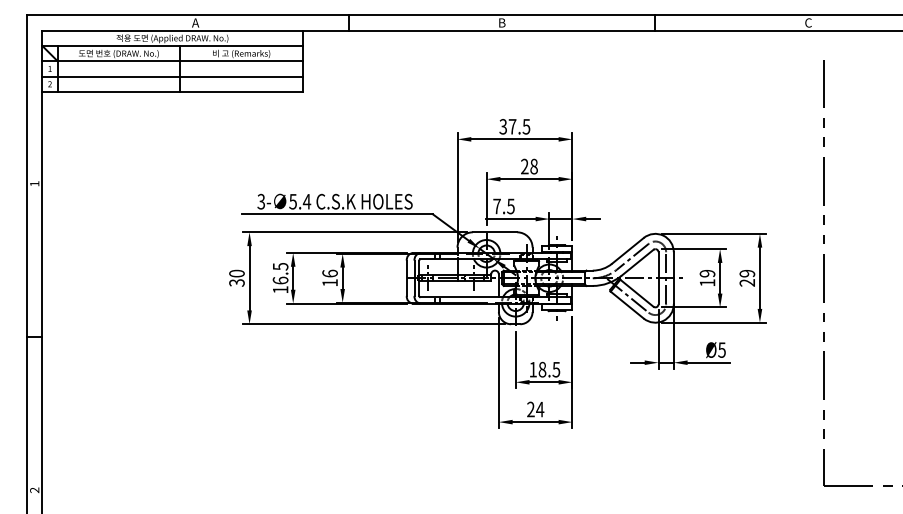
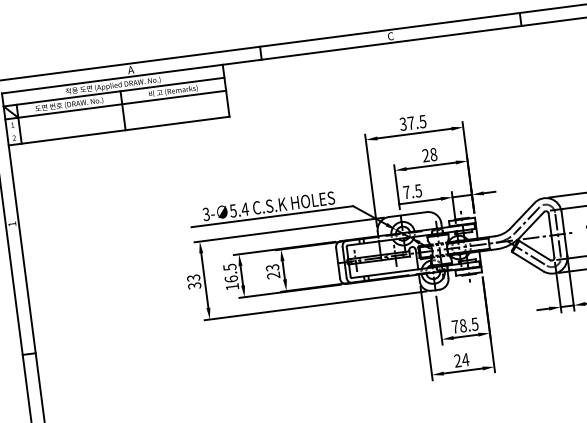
text: (501, 22) -> (390, 36), B -> C
line: (172, 76) -> (117, 118), removed
text: (236, 273) -> (193, 277), 30 -> 33
text: (329, 277) -> (272, 271), 16 -> 23
text: (533, 369) -> (455, 326), 18.5 -> 78.5

